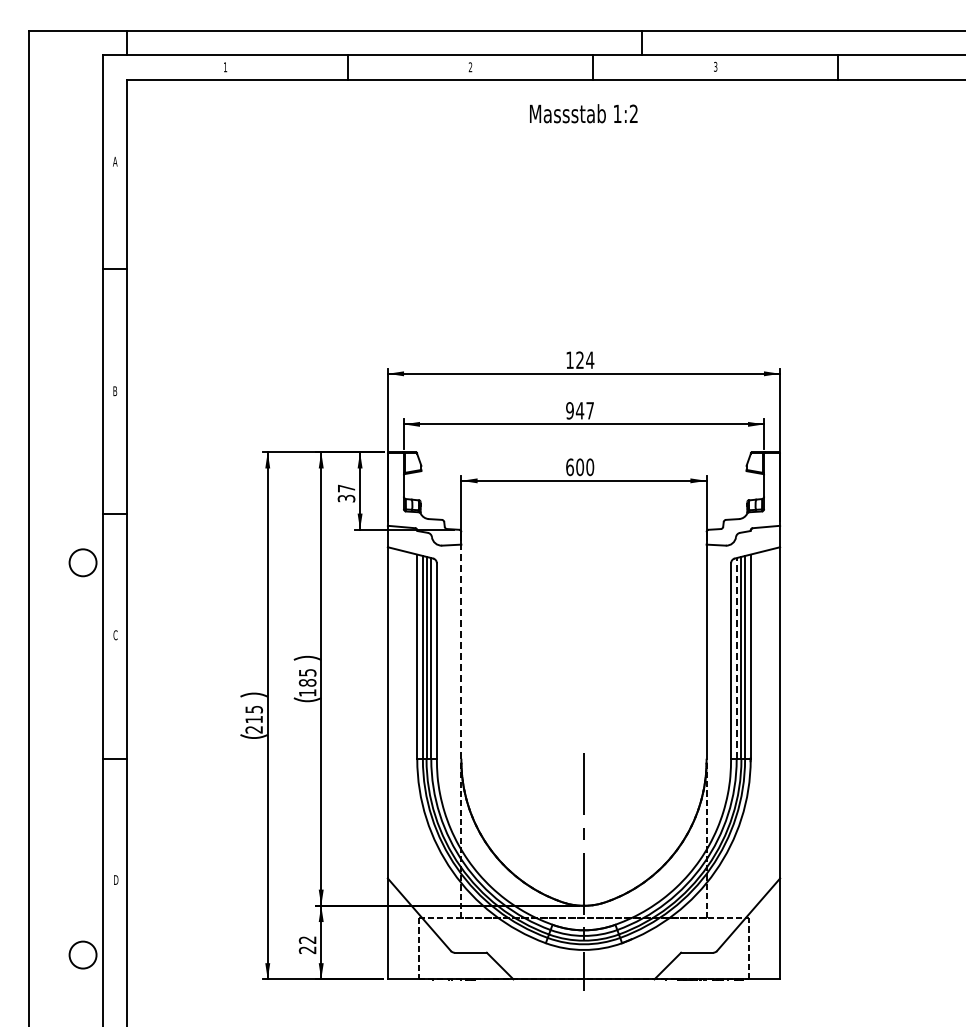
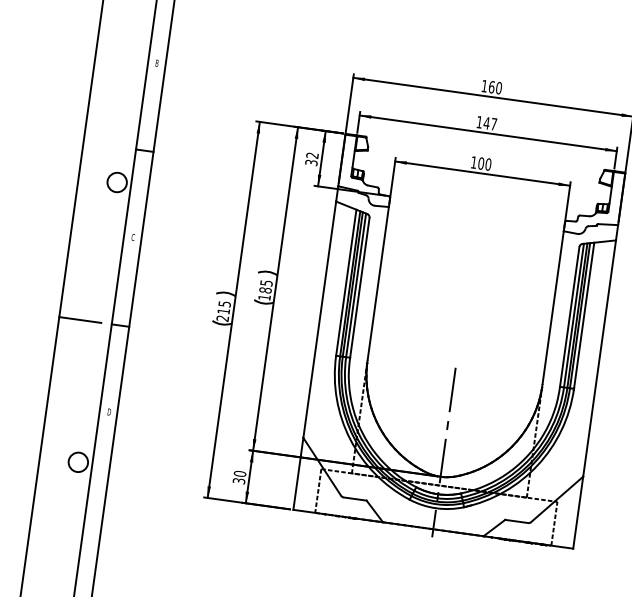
text: (585, 360) -> (495, 87), 124 -> 160
text: (569, 410) -> (479, 122), 947 -> 147
text: (569, 467) -> (473, 162), 600 -> 100
text: (346, 488) -> (312, 155), 37 -> 32
line: (461, 651) -> (378, 283), dashed -> solid
line: (736, 658) -> (573, 315), dashed -> solid
line: (58, 758) -> (80, 319), added
text: (307, 944) -> (239, 477), 22 -> 30

